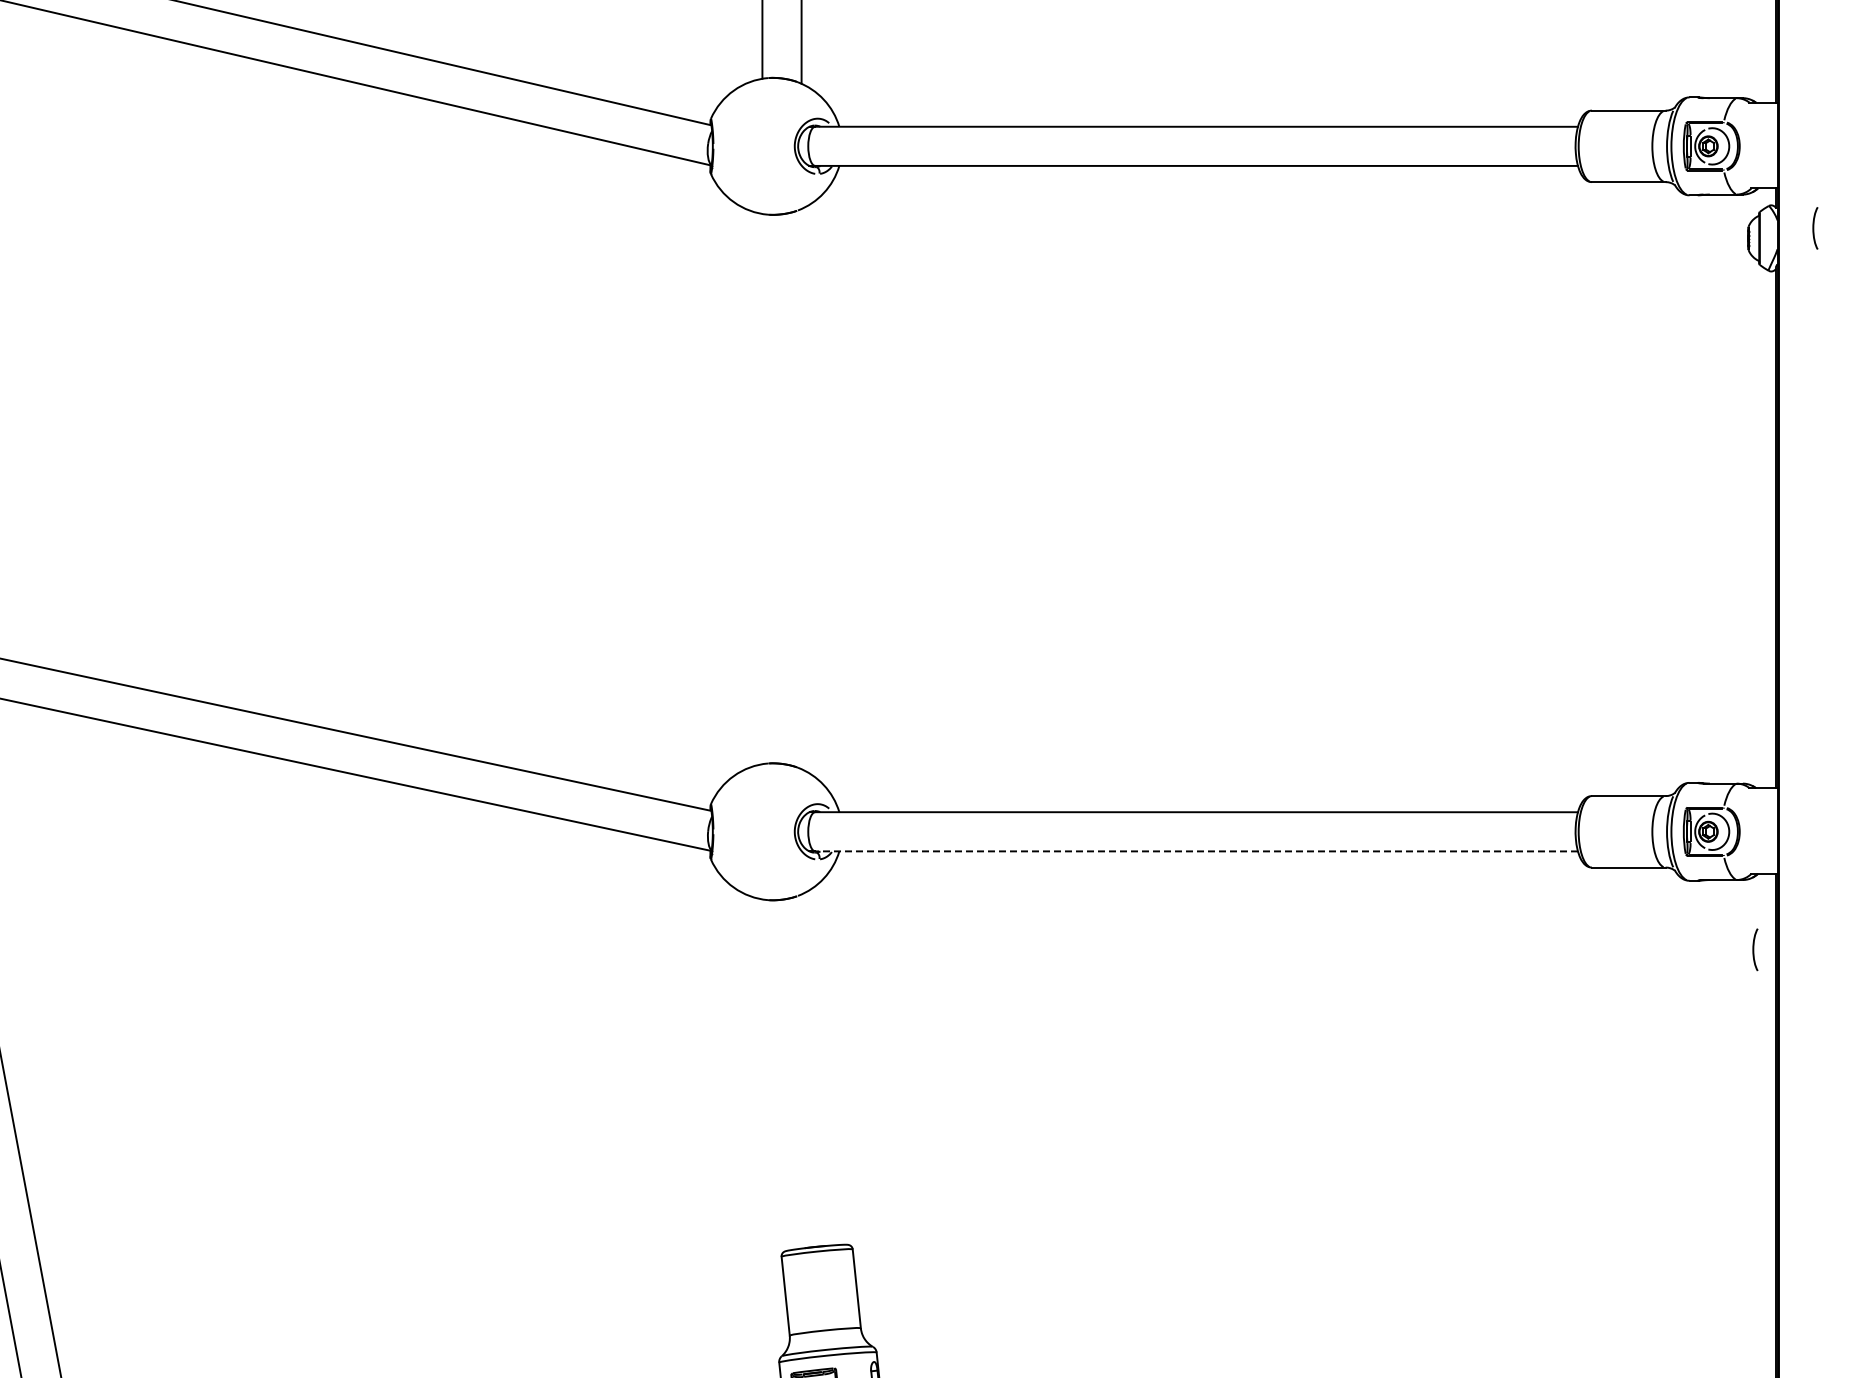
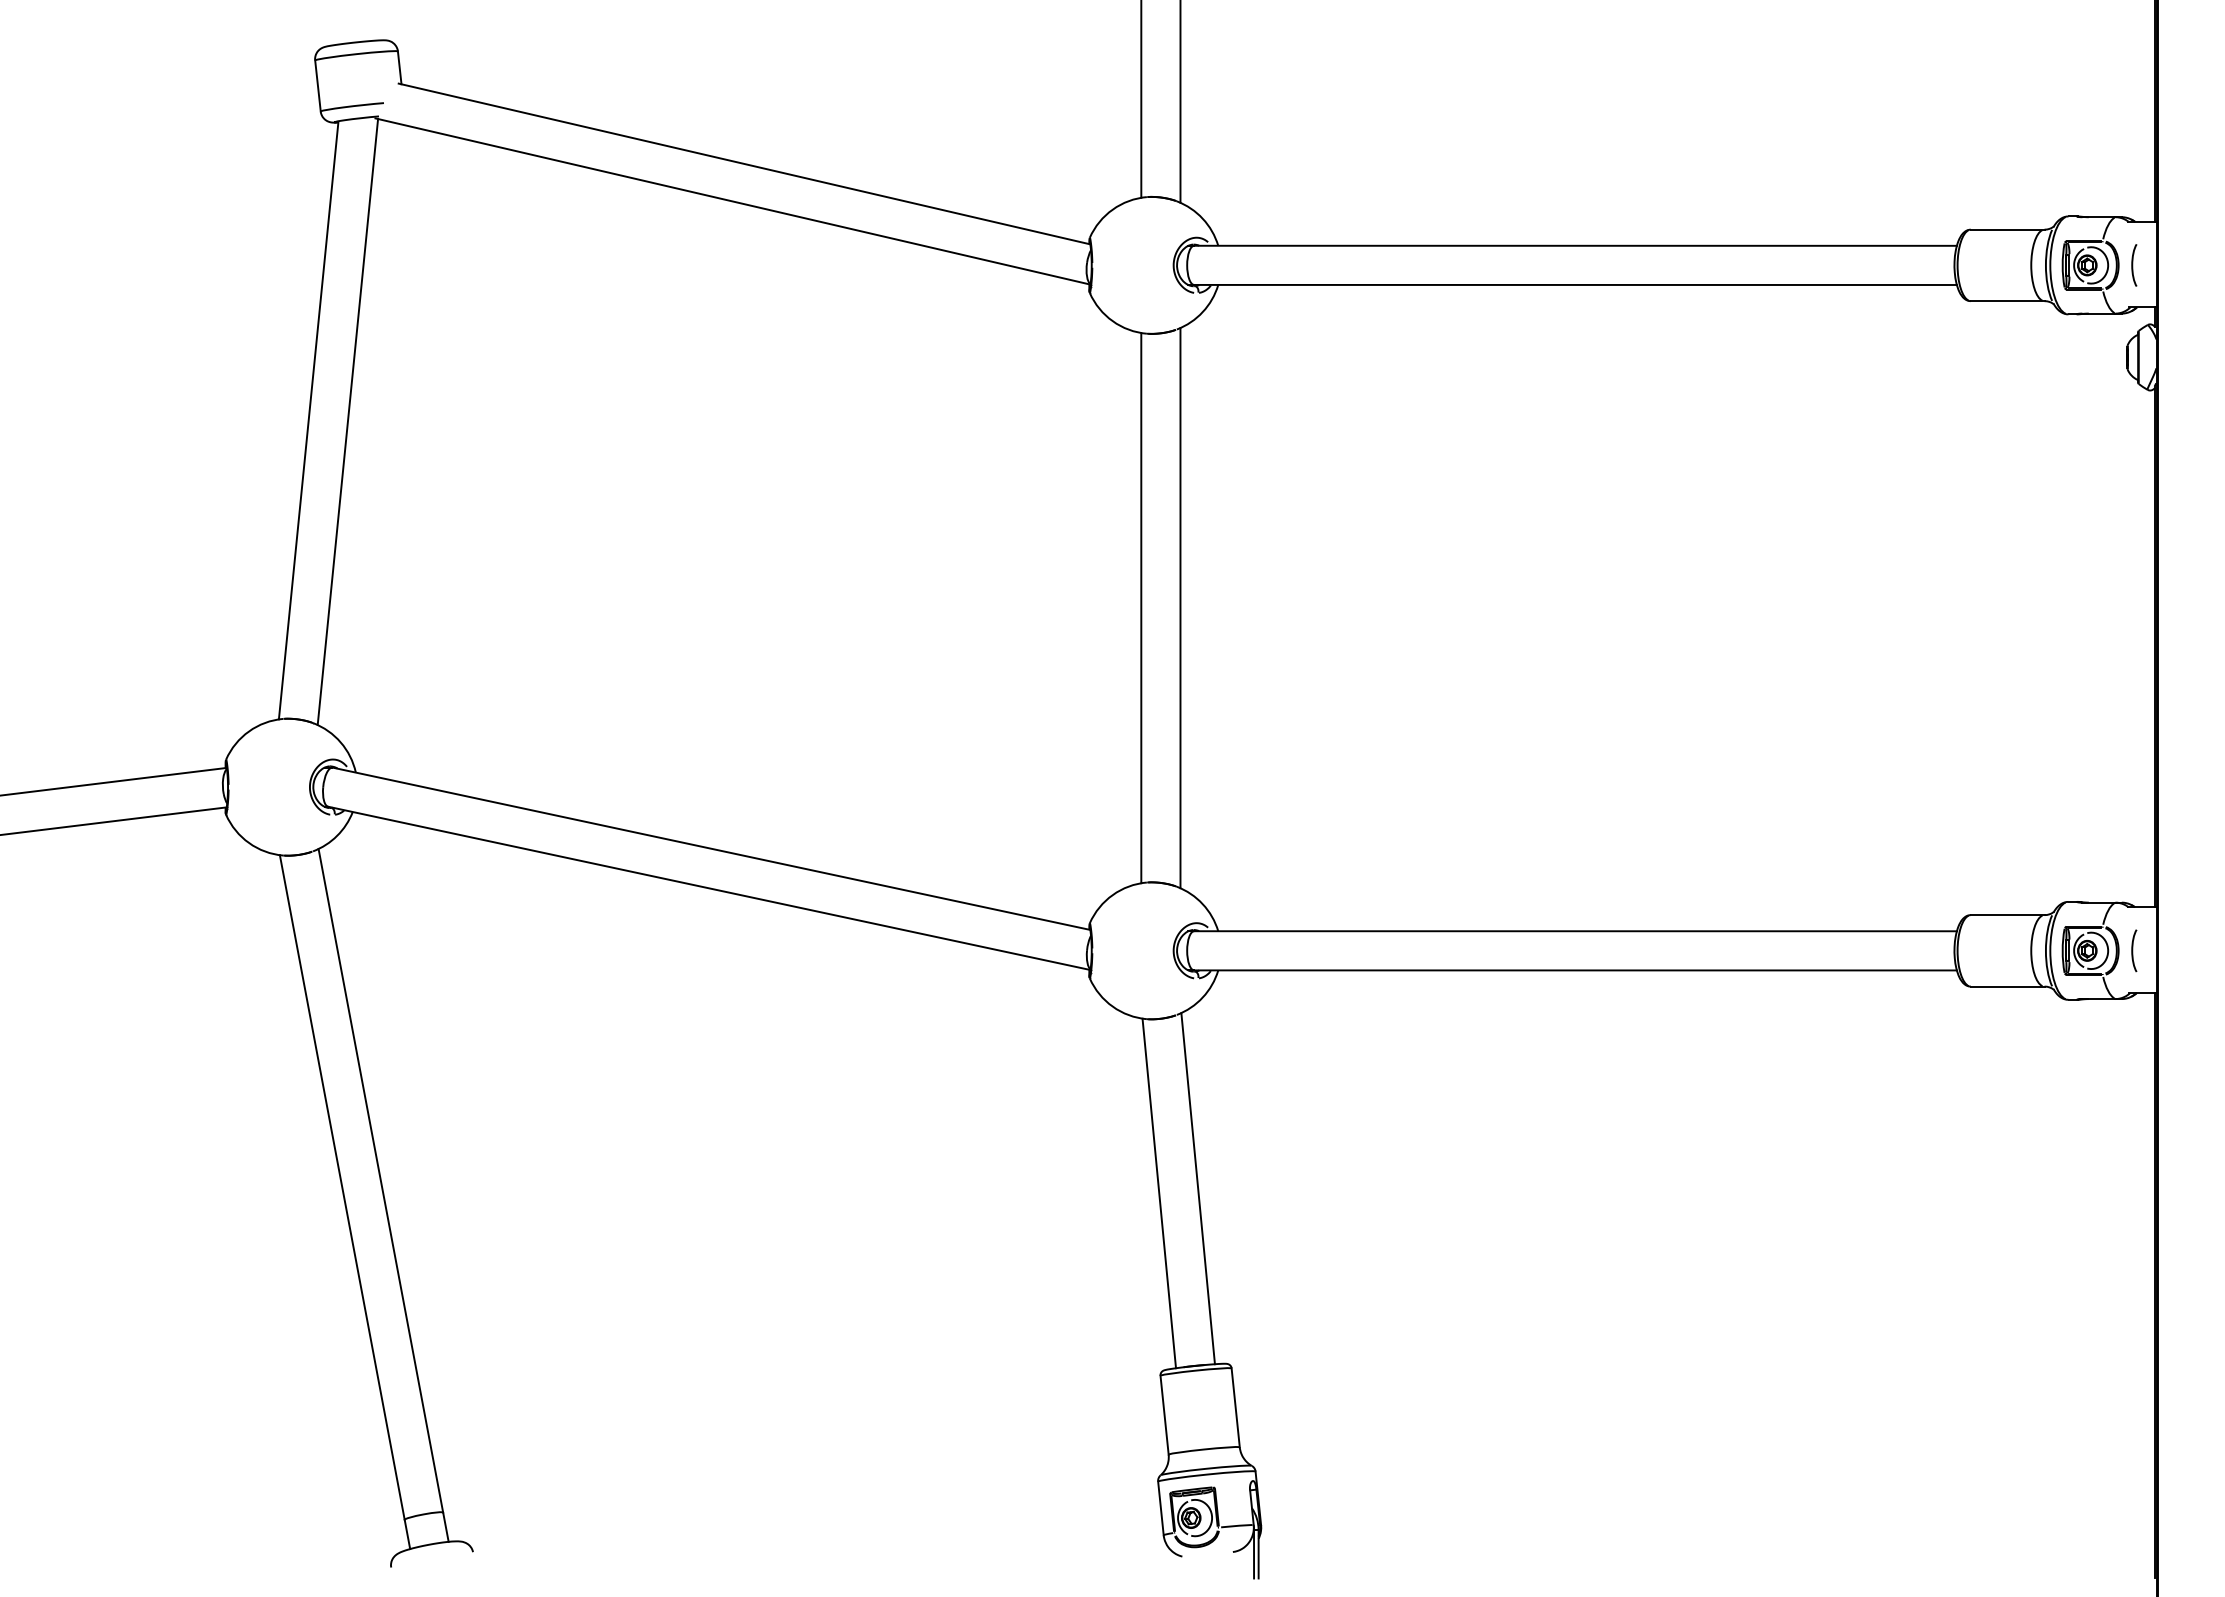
curve: (1814, 228) -> (2133, 265), moved
line: (762, 489) -> (1141, 608), added
line: (801, 489) -> (1180, 608), added
line: (1196, 851) -> (1575, 970), dashed -> solid
curve: (1754, 949) -> (2133, 950), moved
line: (818, 1069) -> (1197, 1188), added
line: (780, 1074) -> (1159, 1193), added

